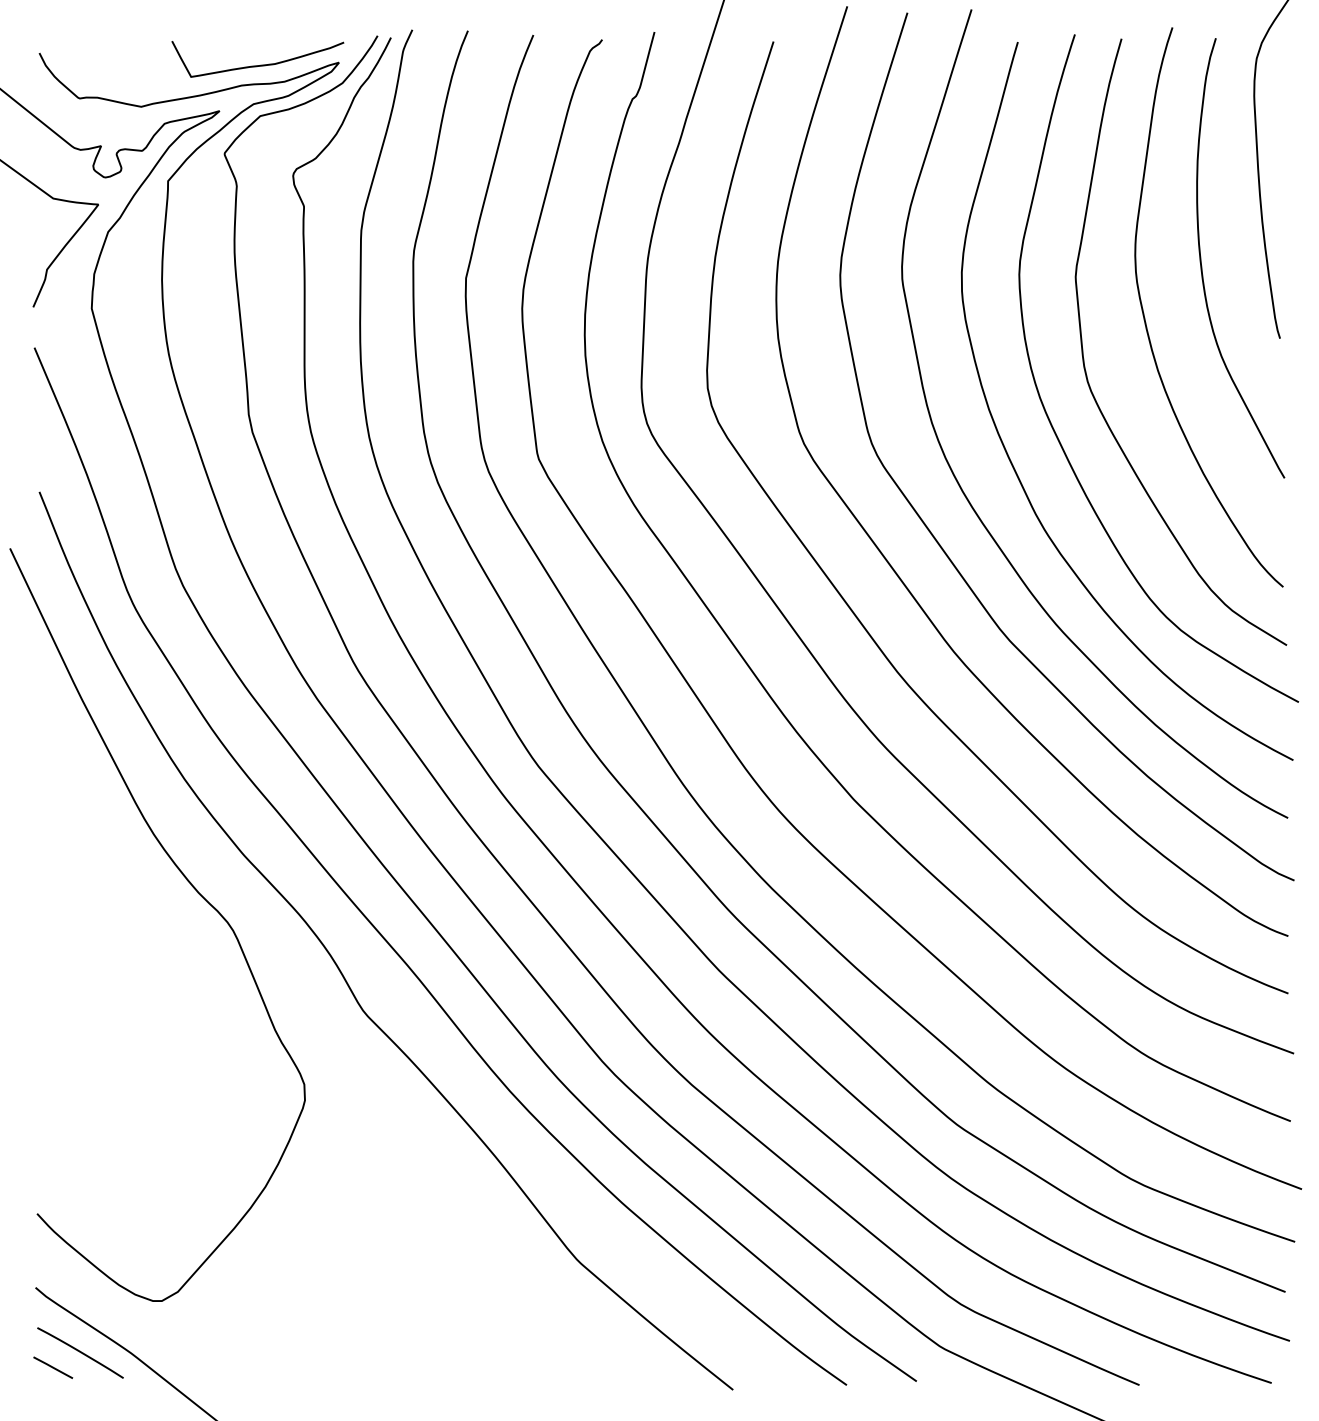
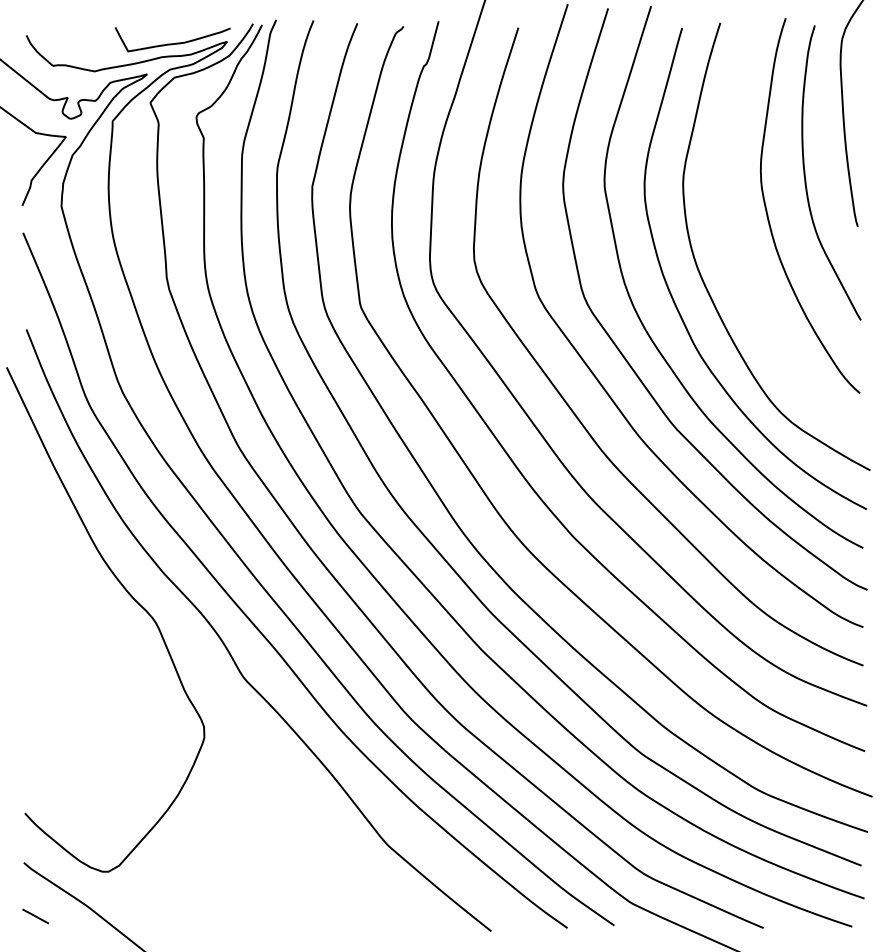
curve: (1084, 347) -> (726, 232), removed
line: (79, 1352) -> (53, 906), removed

